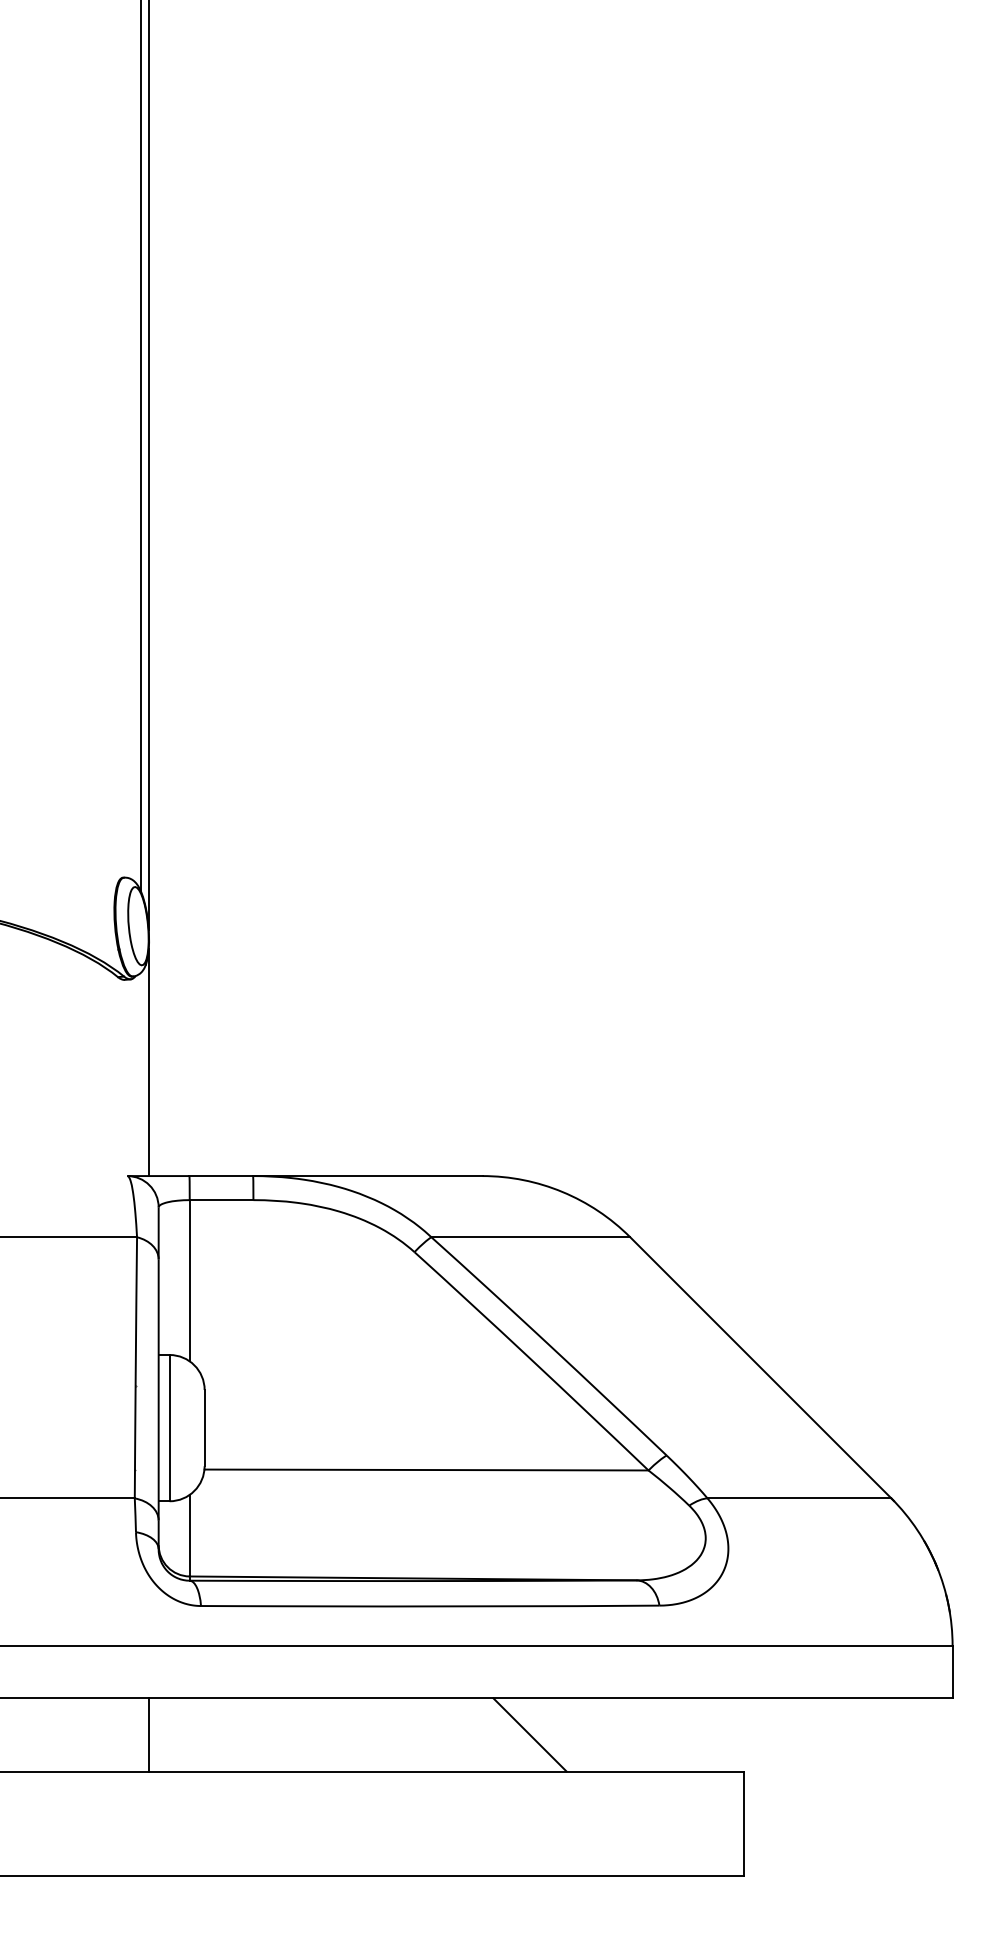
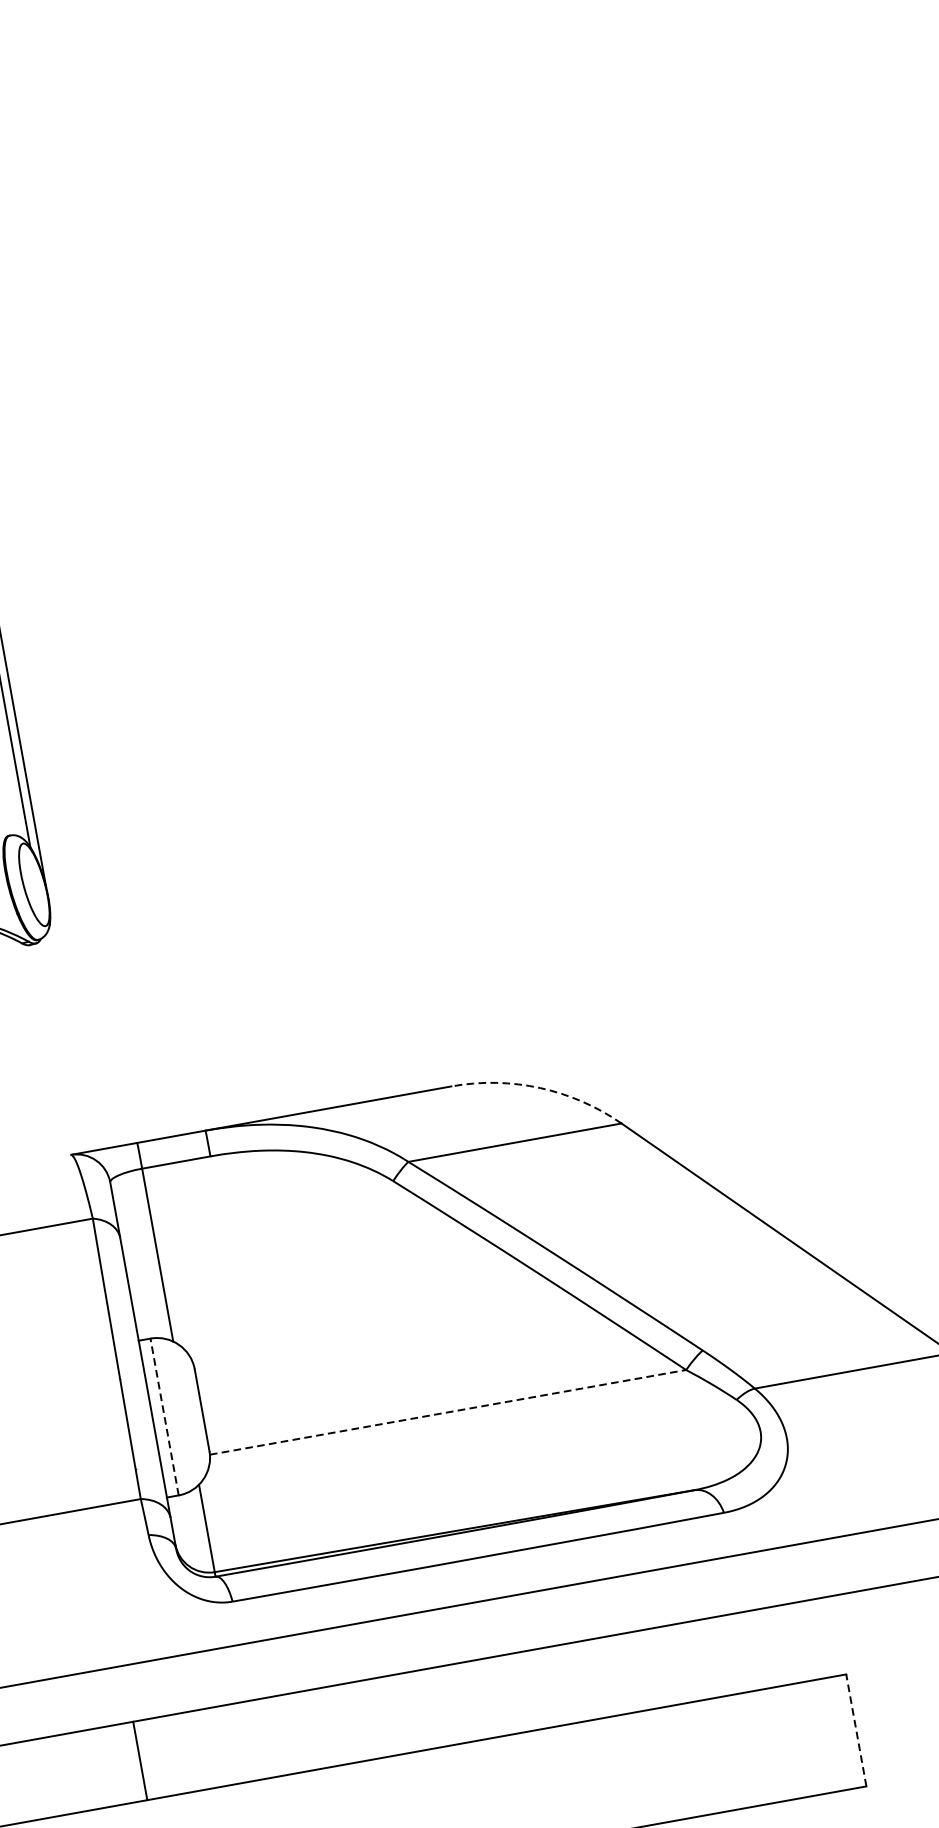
line: (148, 1062) -> (71, 1029), removed
arc: (562, 1191) -> (540, 1087), solid -> dashed
line: (169, 1427) -> (164, 1416), solid -> dashed
line: (427, 1470) -> (449, 1412), solid -> dashed
line: (148, 1734) -> (139, 1760), moved
line: (529, 1734) -> (609, 1676), removed
line: (743, 1823) -> (856, 1730), solid -> dashed

